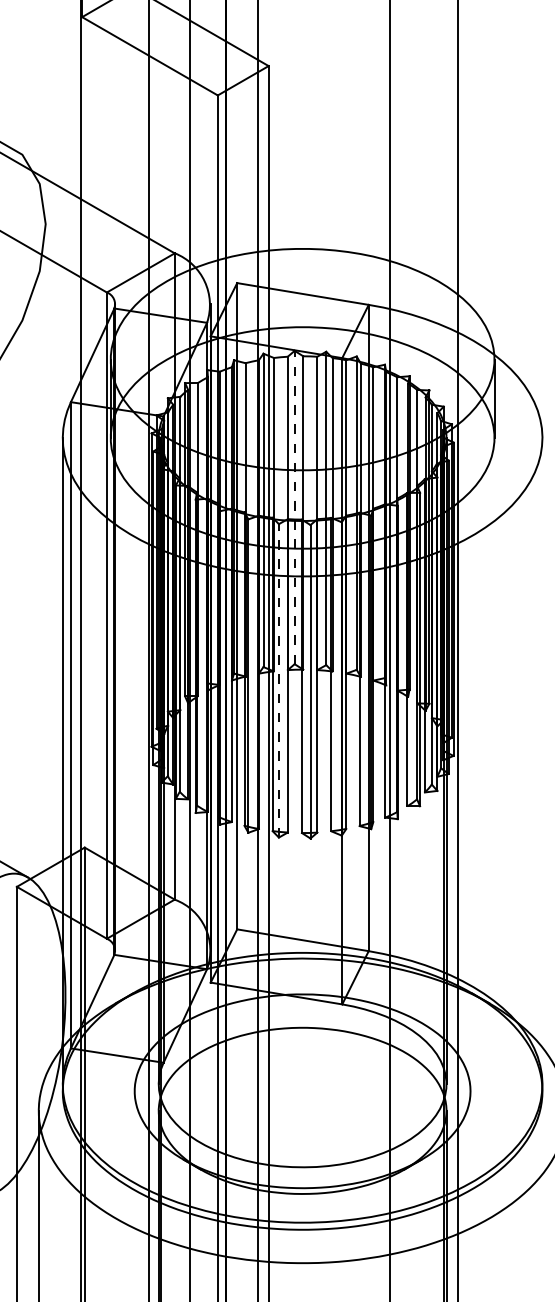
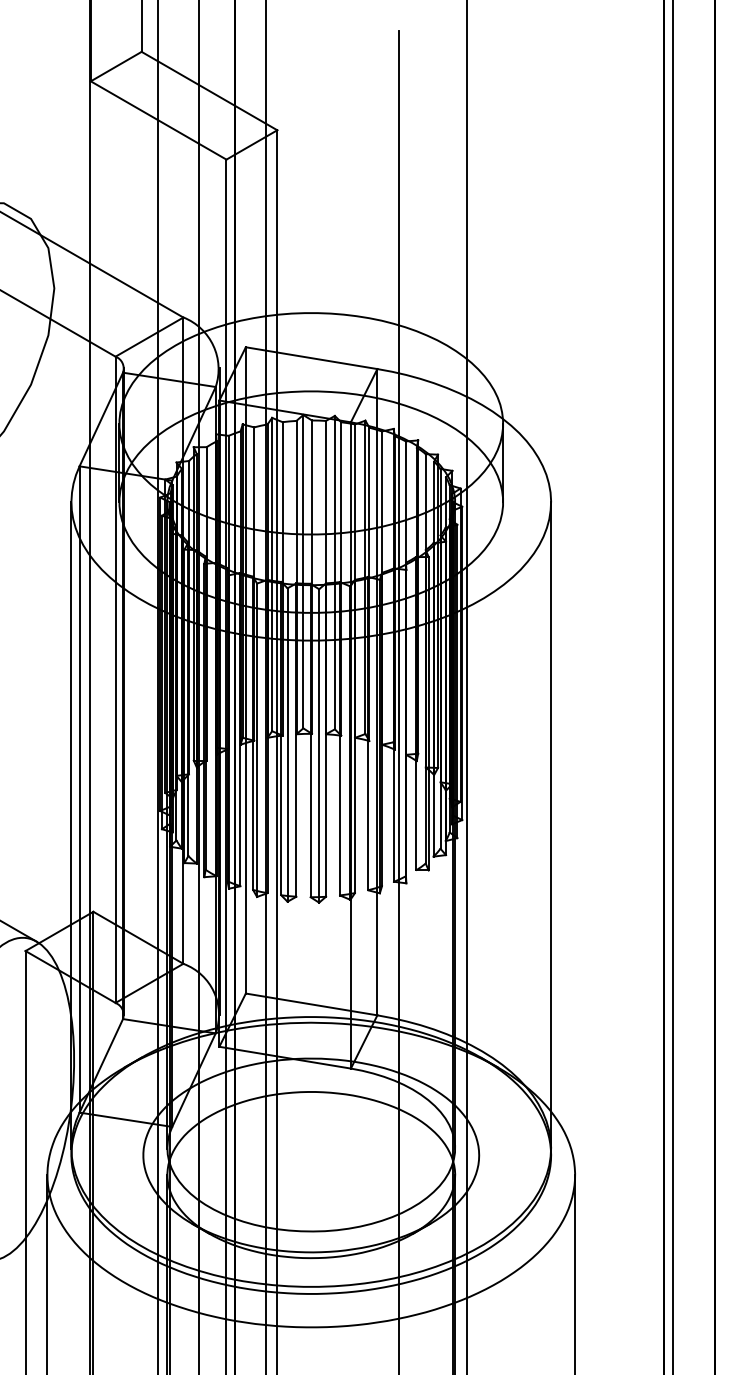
line: (294, 507) -> (303, 571), dashed -> solid
line: (278, 681) -> (287, 745), dashed -> solid
line: (542, 761) -> (551, 825), added

